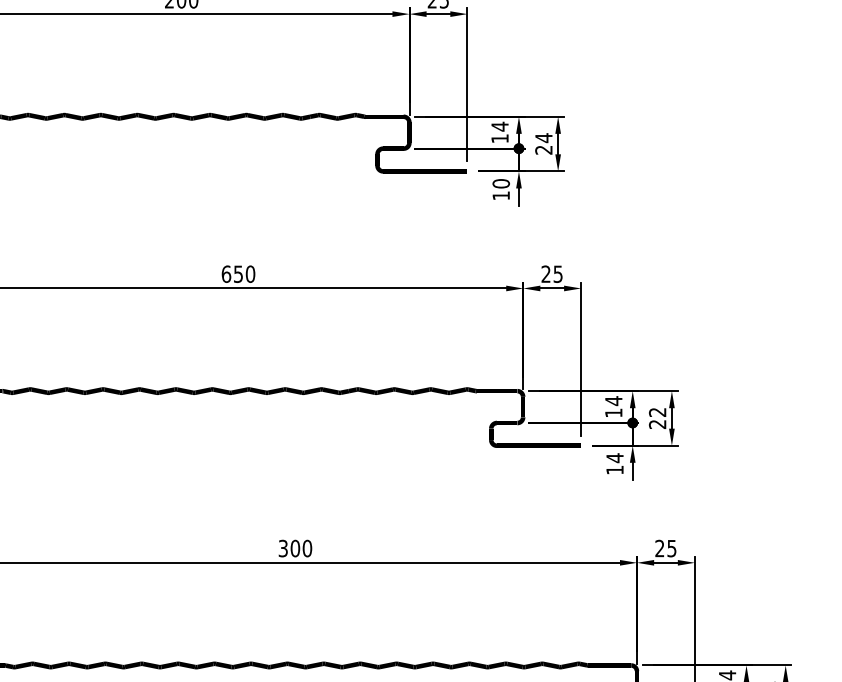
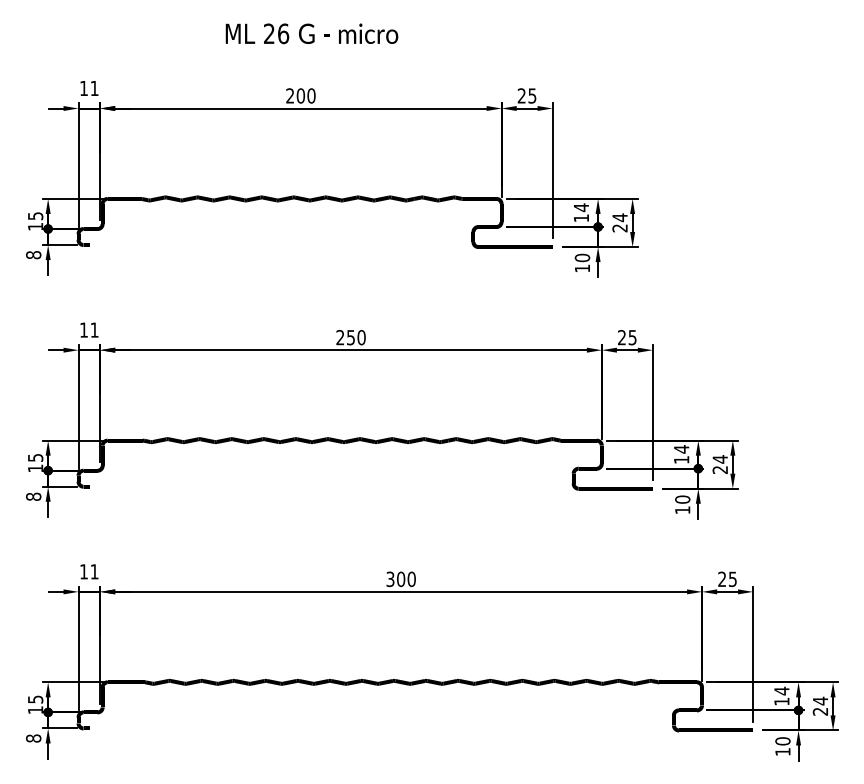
text: (226, 274) -> (340, 337), 650 -> 250
text: (656, 412) -> (719, 459), 22 -> 24
text: (614, 457) -> (682, 499), 14 -> 10

